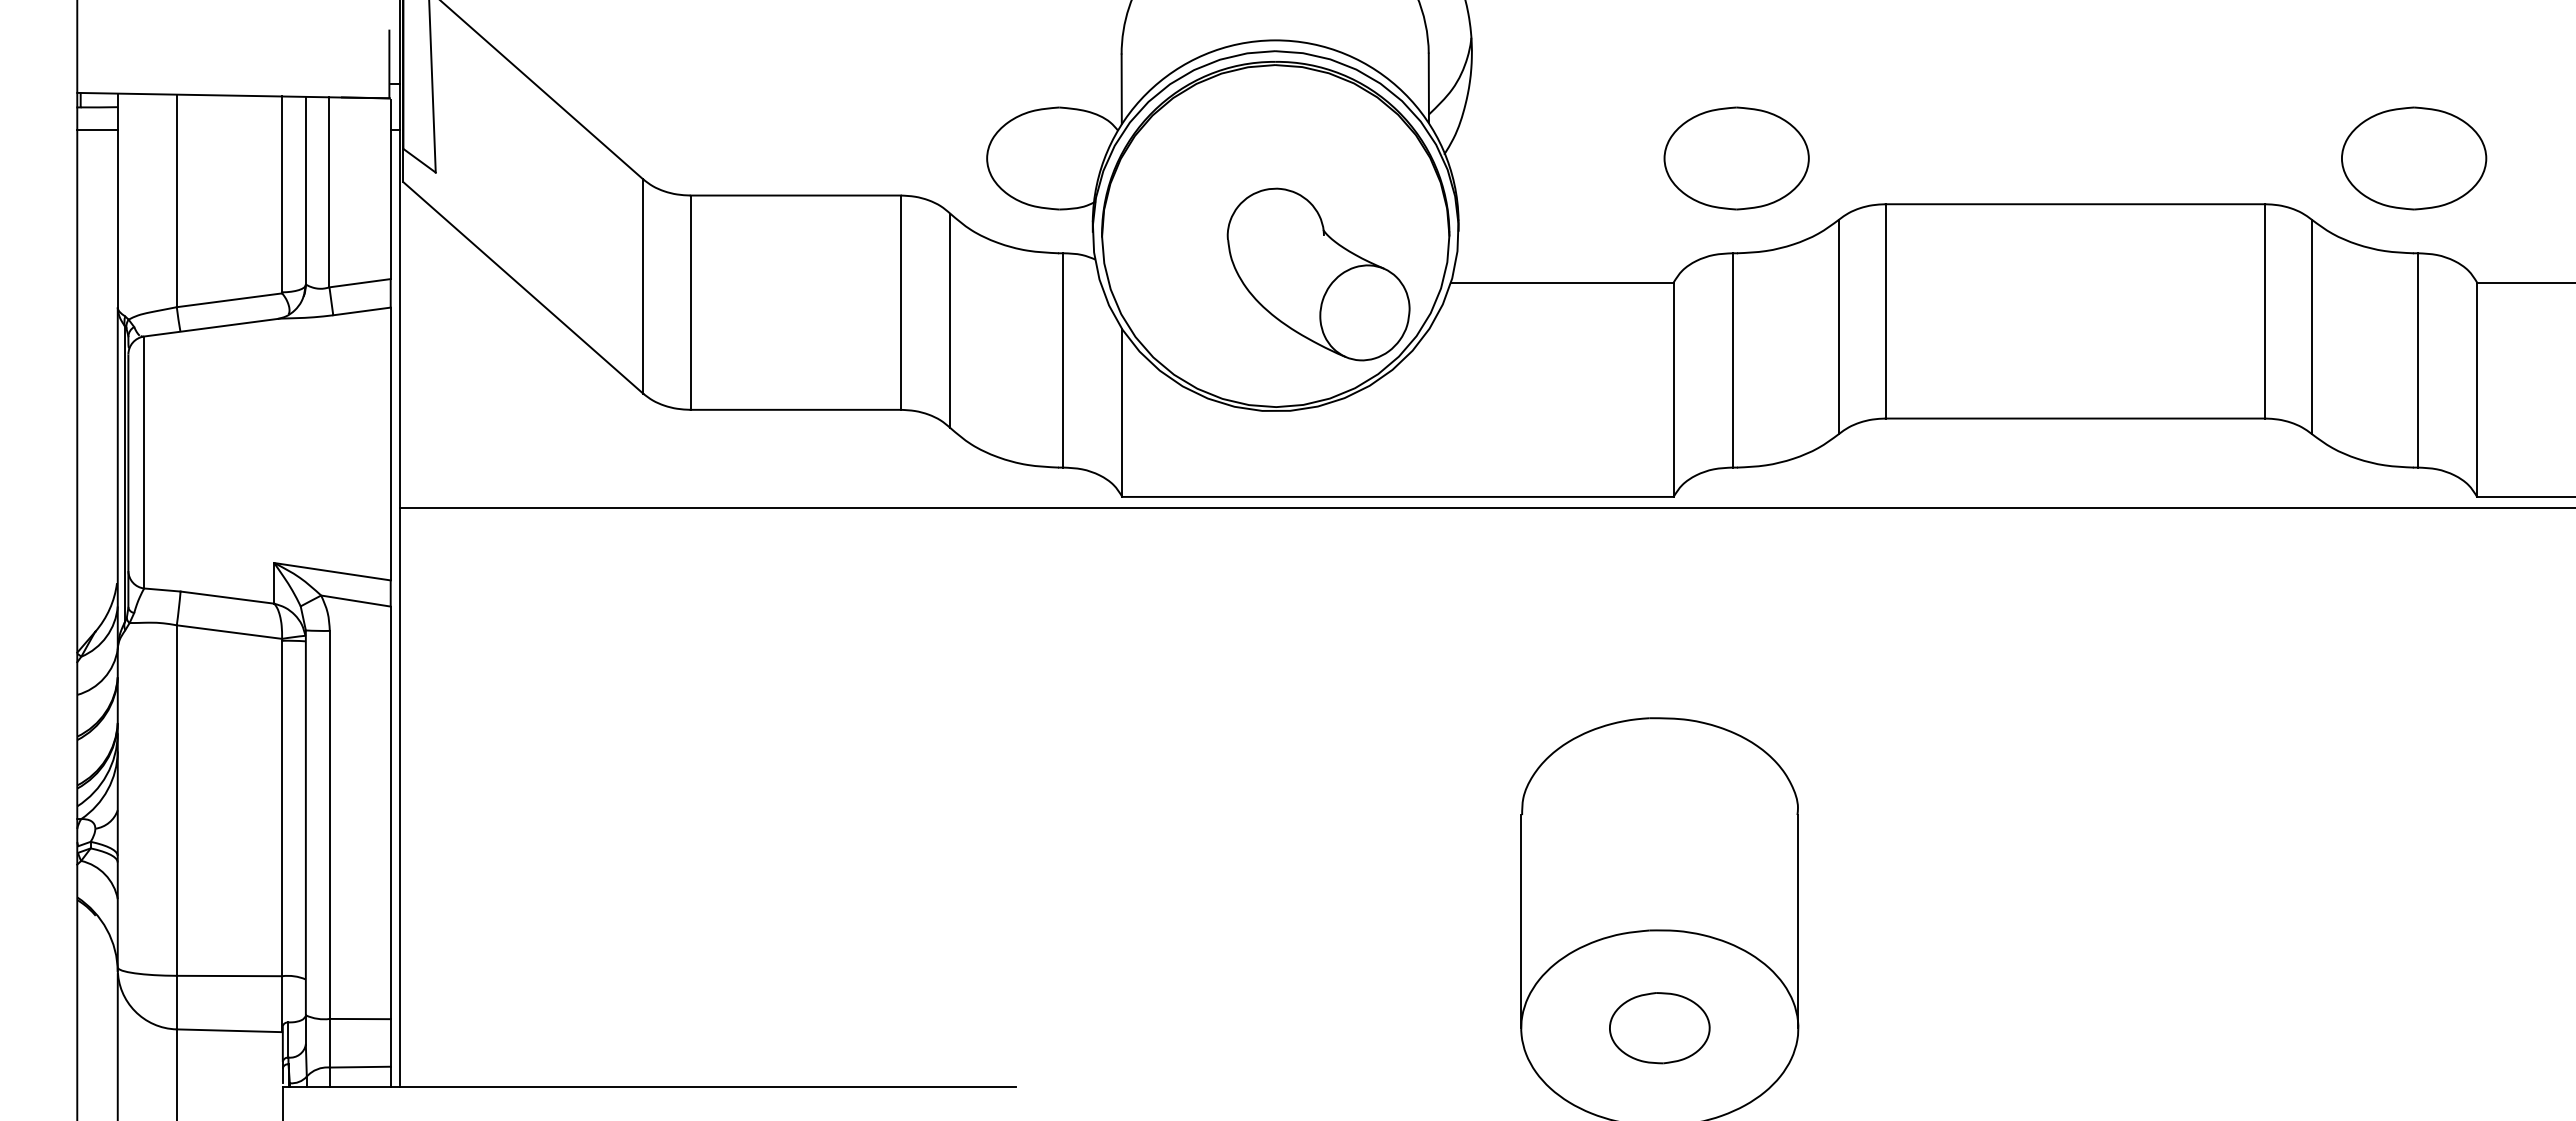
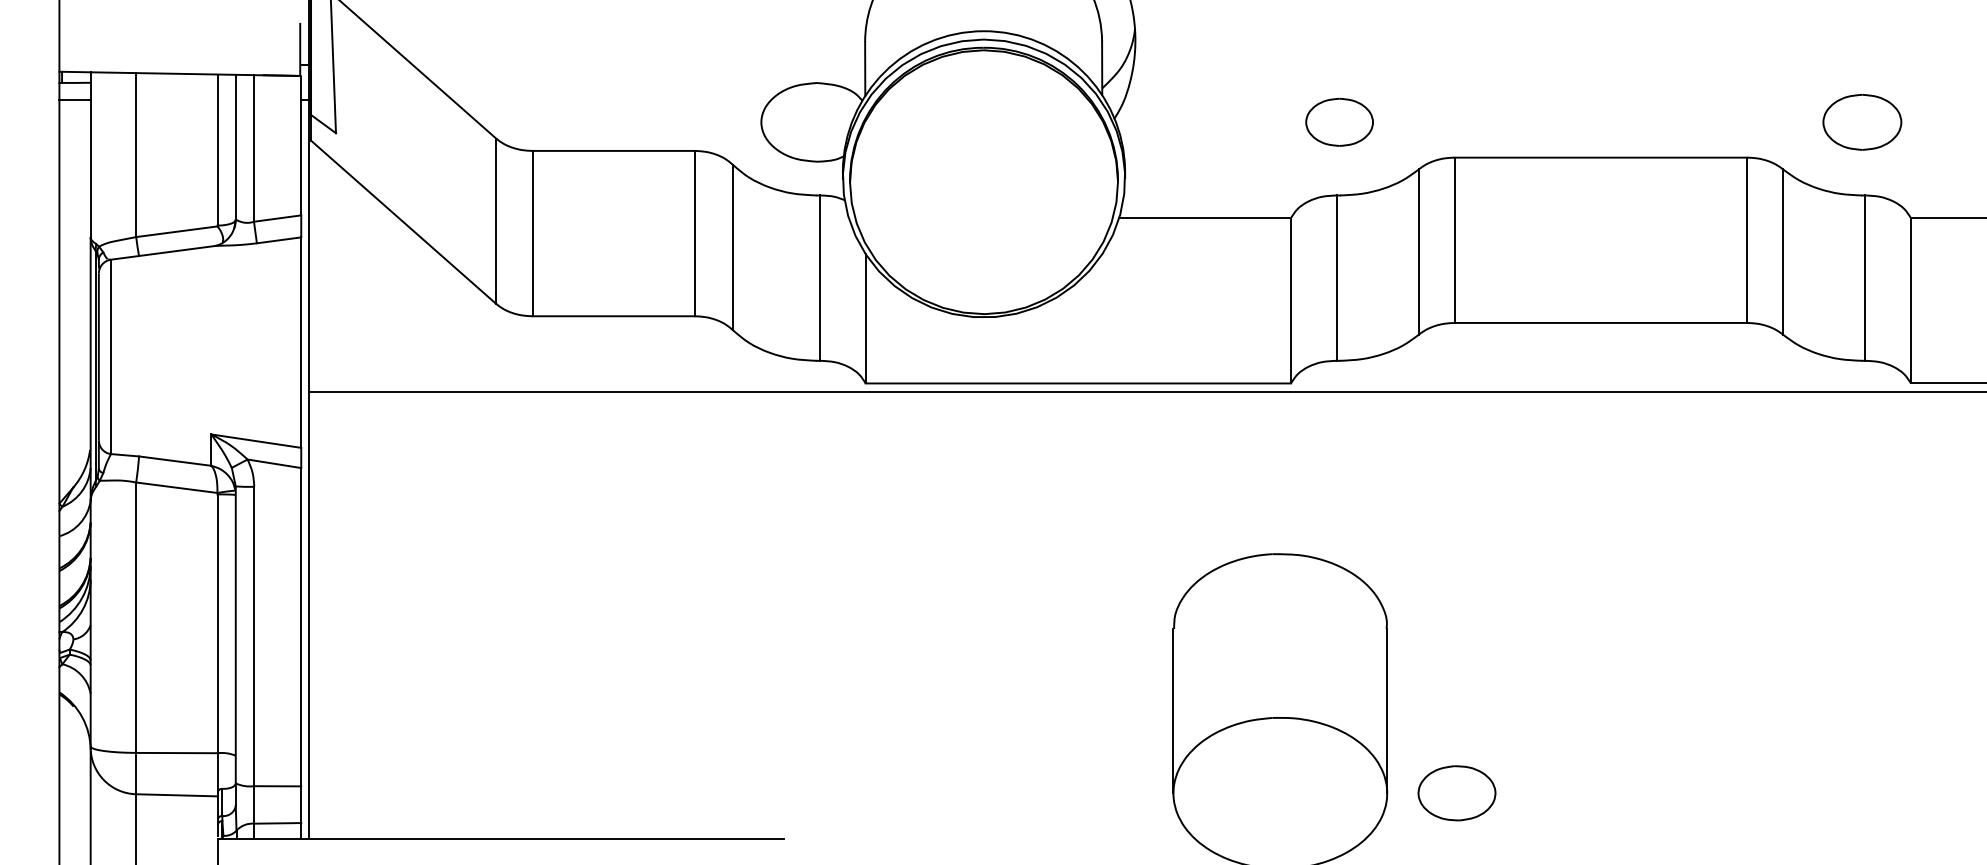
part: (1736, 158) -> (1339, 122), size x0.6
part: (2414, 158) -> (1862, 122), size x0.7
part: (1318, 274) -> (1017, 211), removed
part: (1659, 1028) -> (1456, 793), moved

